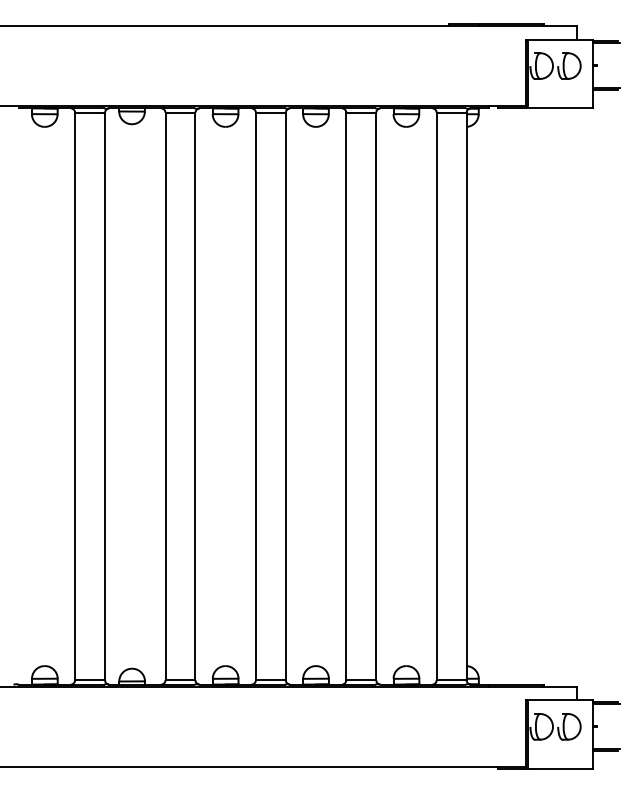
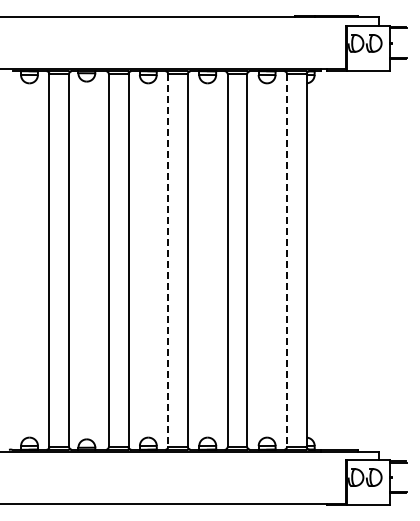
line: (256, 398) -> (168, 261), solid -> dashed
line: (437, 398) -> (287, 261), solid -> dashed

